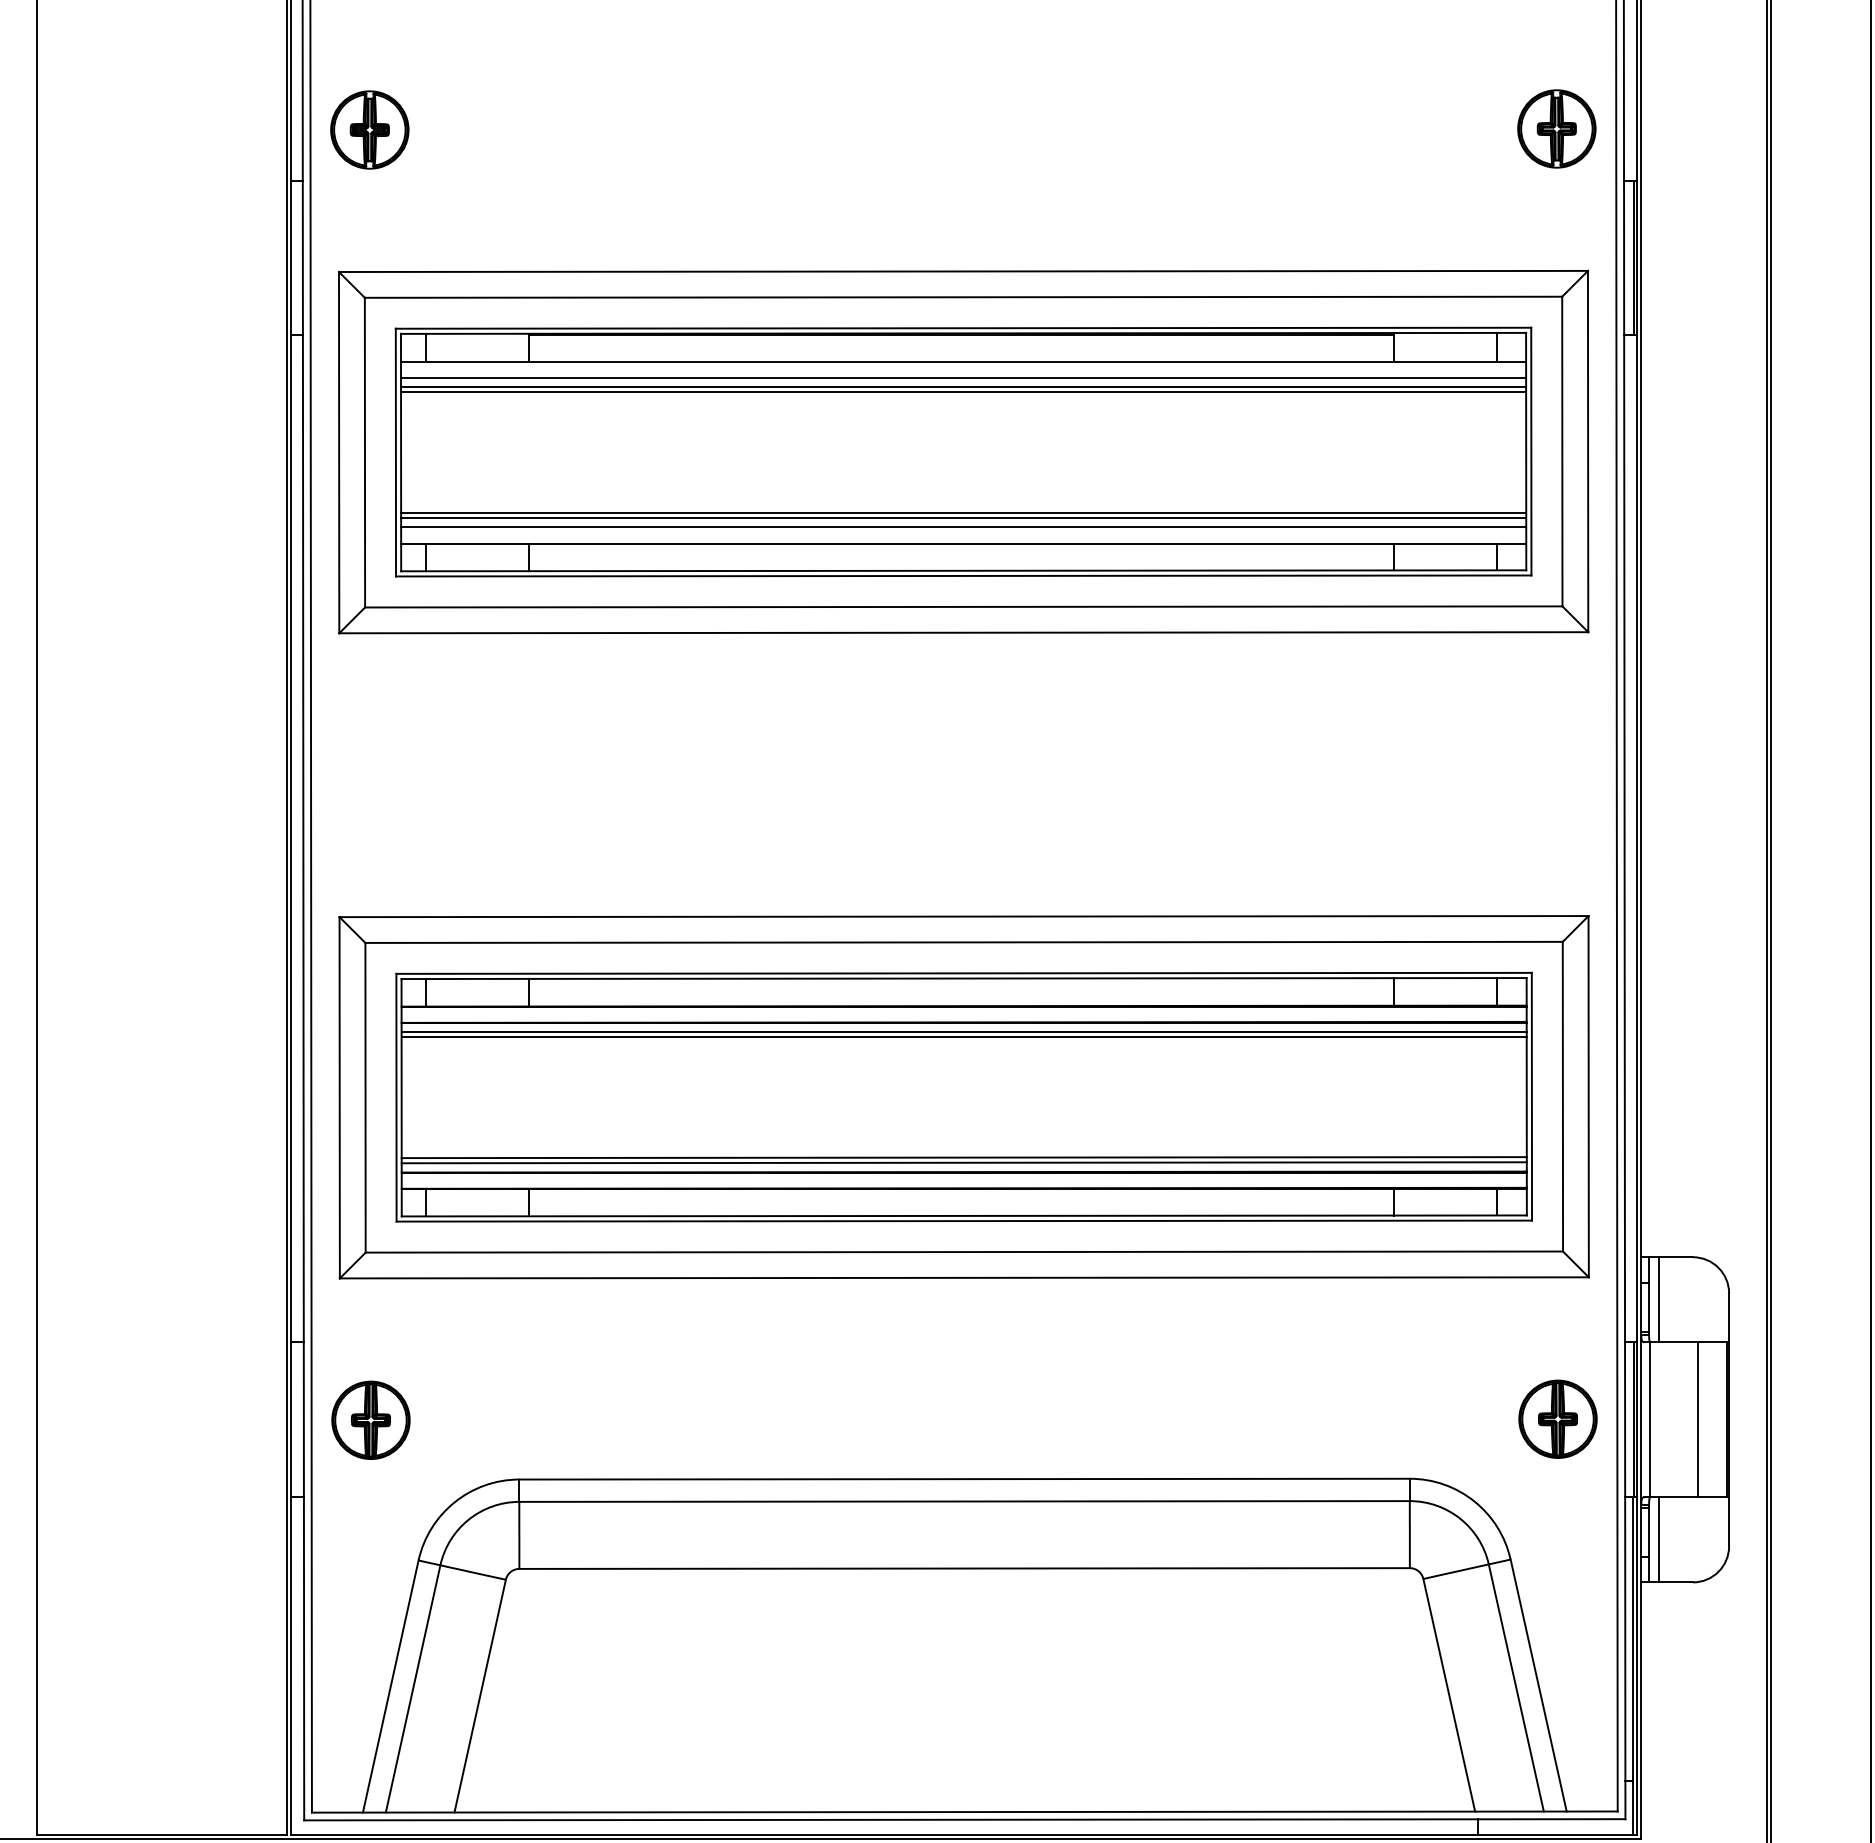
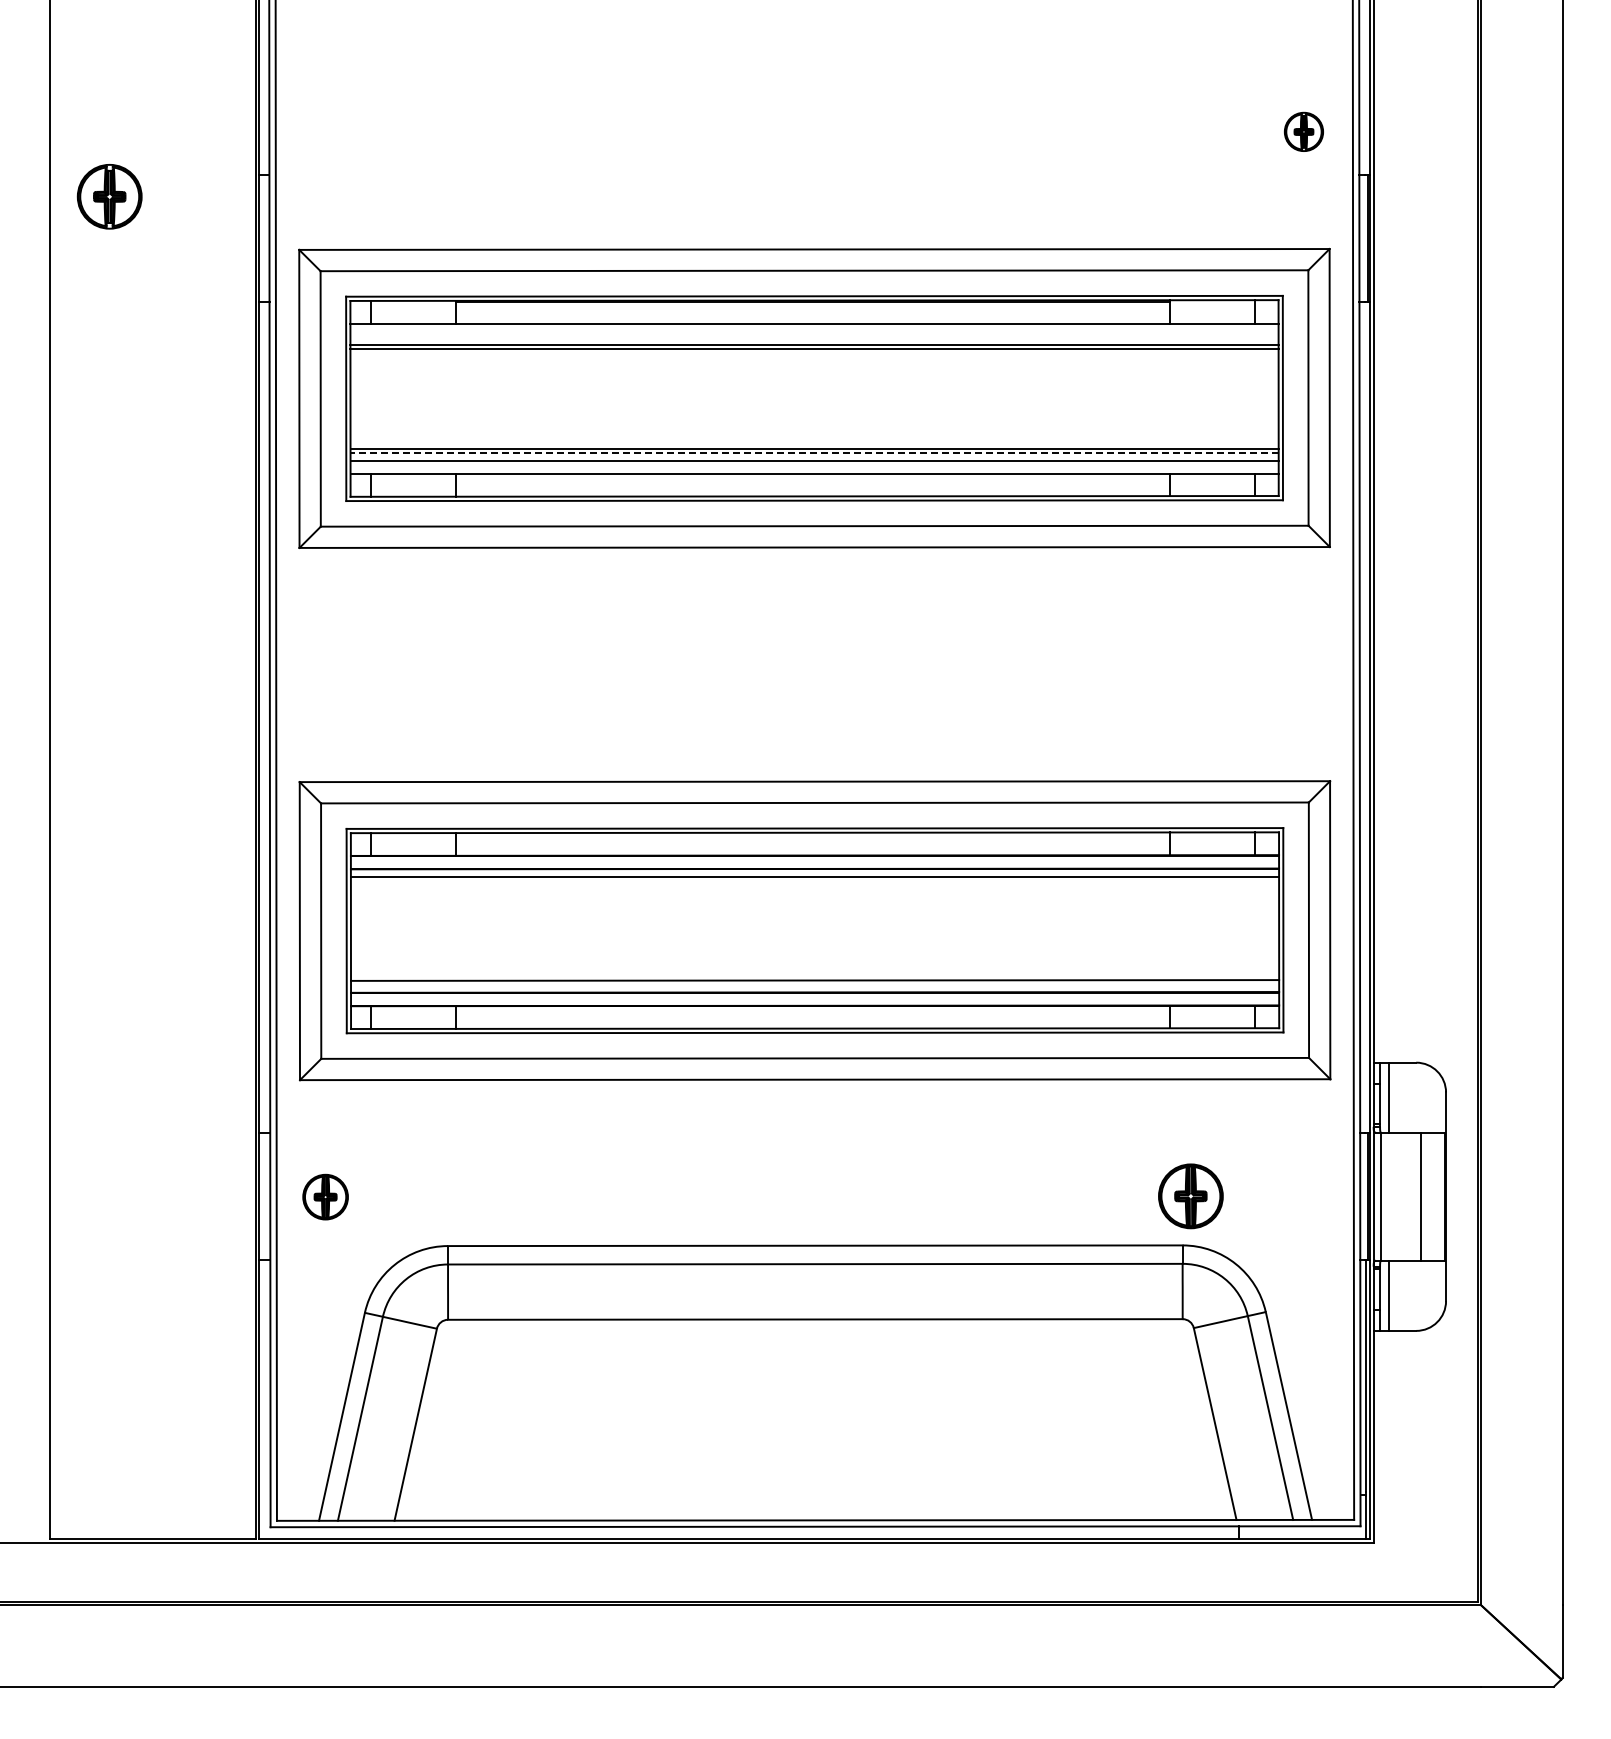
part: (1556, 128) -> (1303, 131), size x0.6
part: (369, 129) -> (109, 196), moved
line: (963, 378) -> (814, 337), removed
line: (963, 518) -> (814, 453), solid -> dashed
line: (963, 1037) -> (814, 881), removed
line: (964, 1162) -> (815, 984), removed
part: (370, 1419) -> (325, 1196), size x0.7
part: (1557, 1419) -> (1190, 1196), moved

